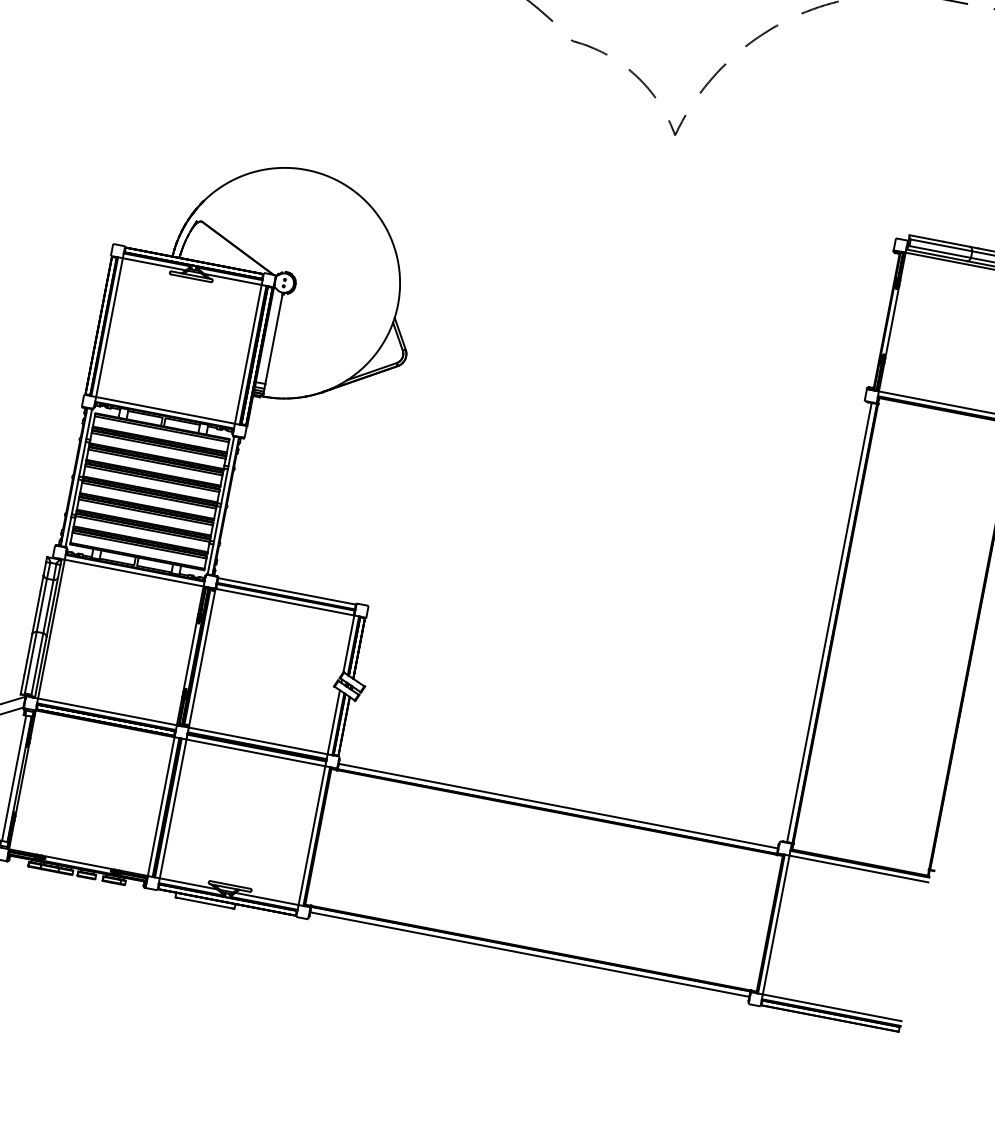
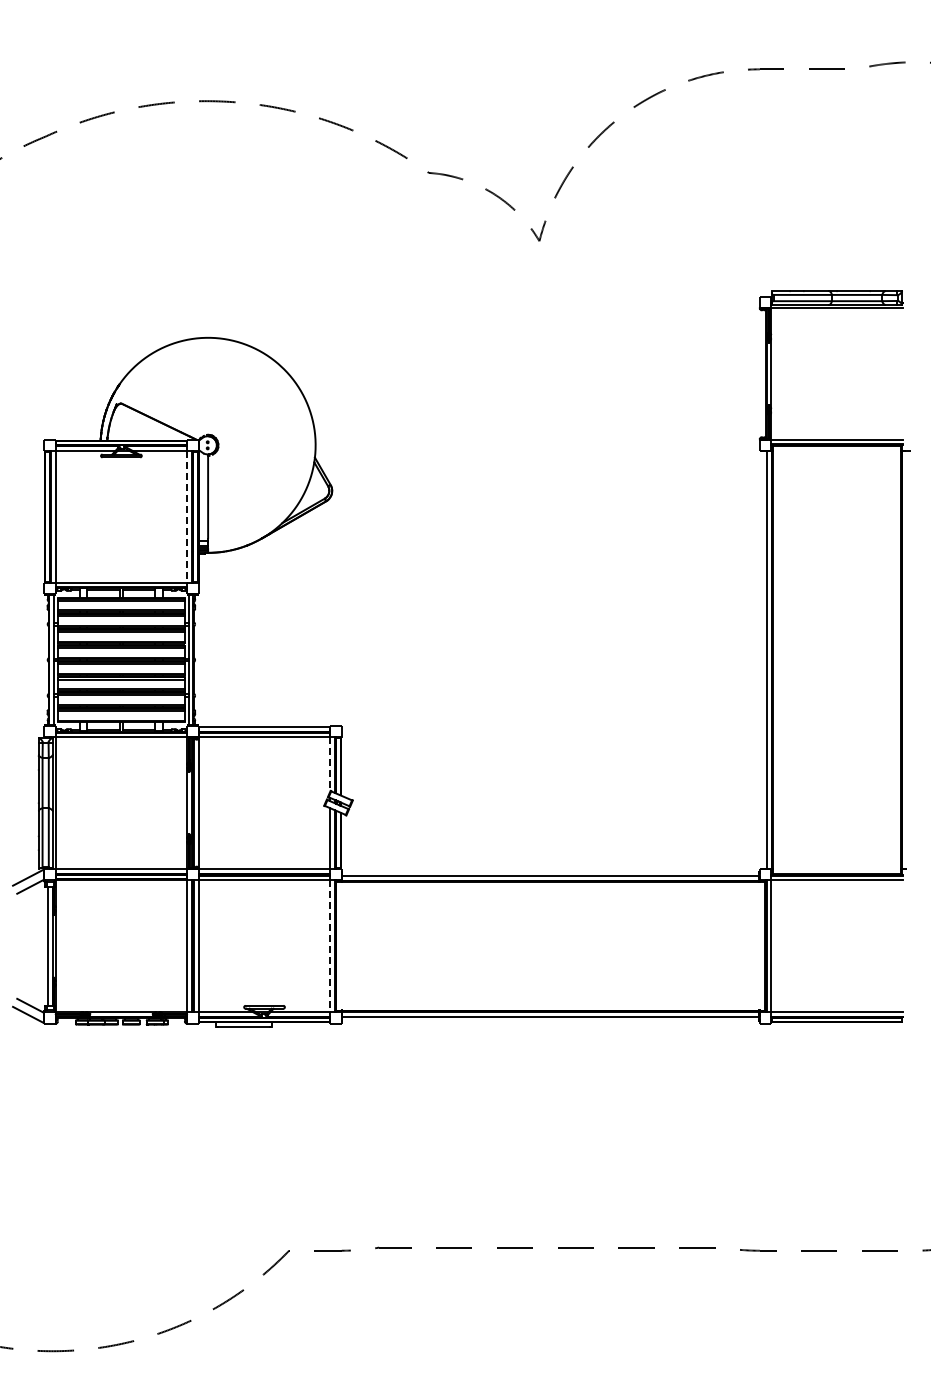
line: (248, 353) -> (187, 516), solid -> dashed
line: (348, 644) -> (330, 764), solid -> dashed
line: (312, 835) -> (330, 946), solid -> dashed

